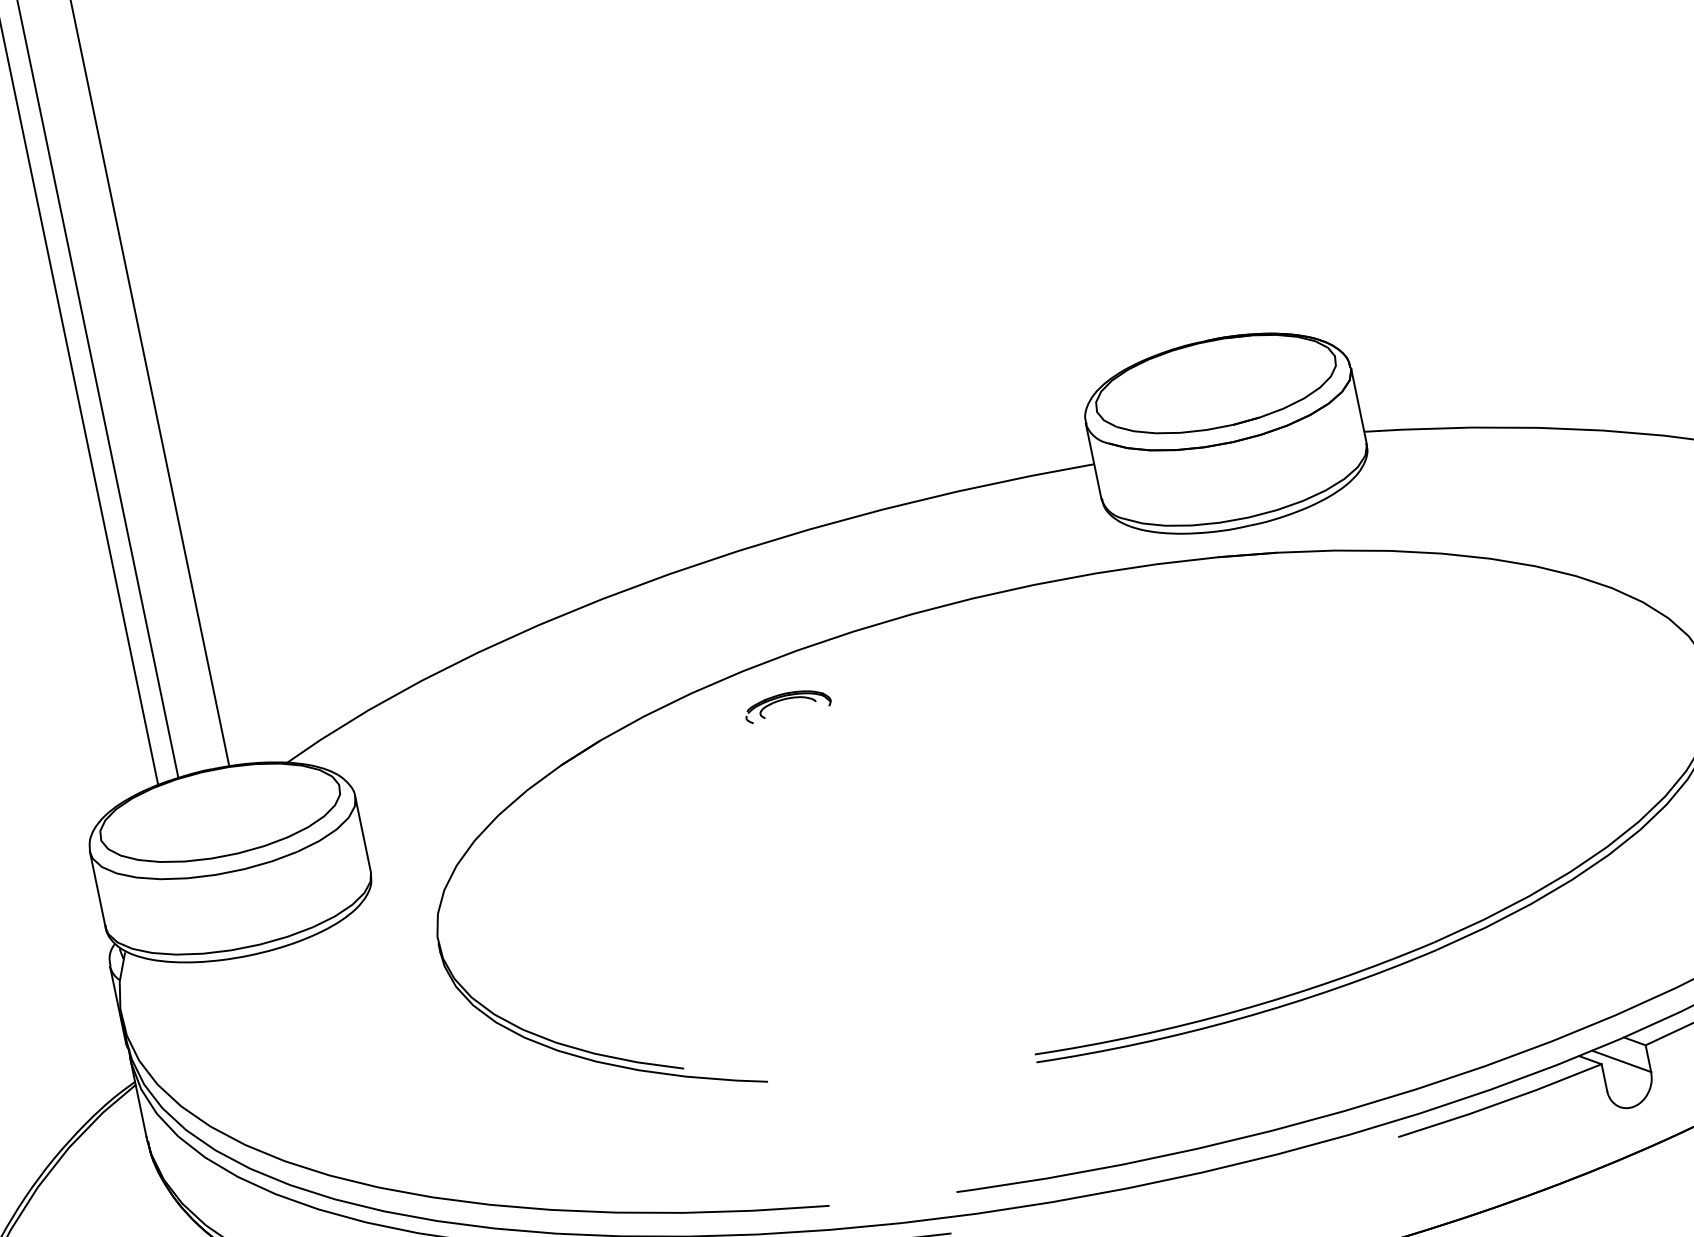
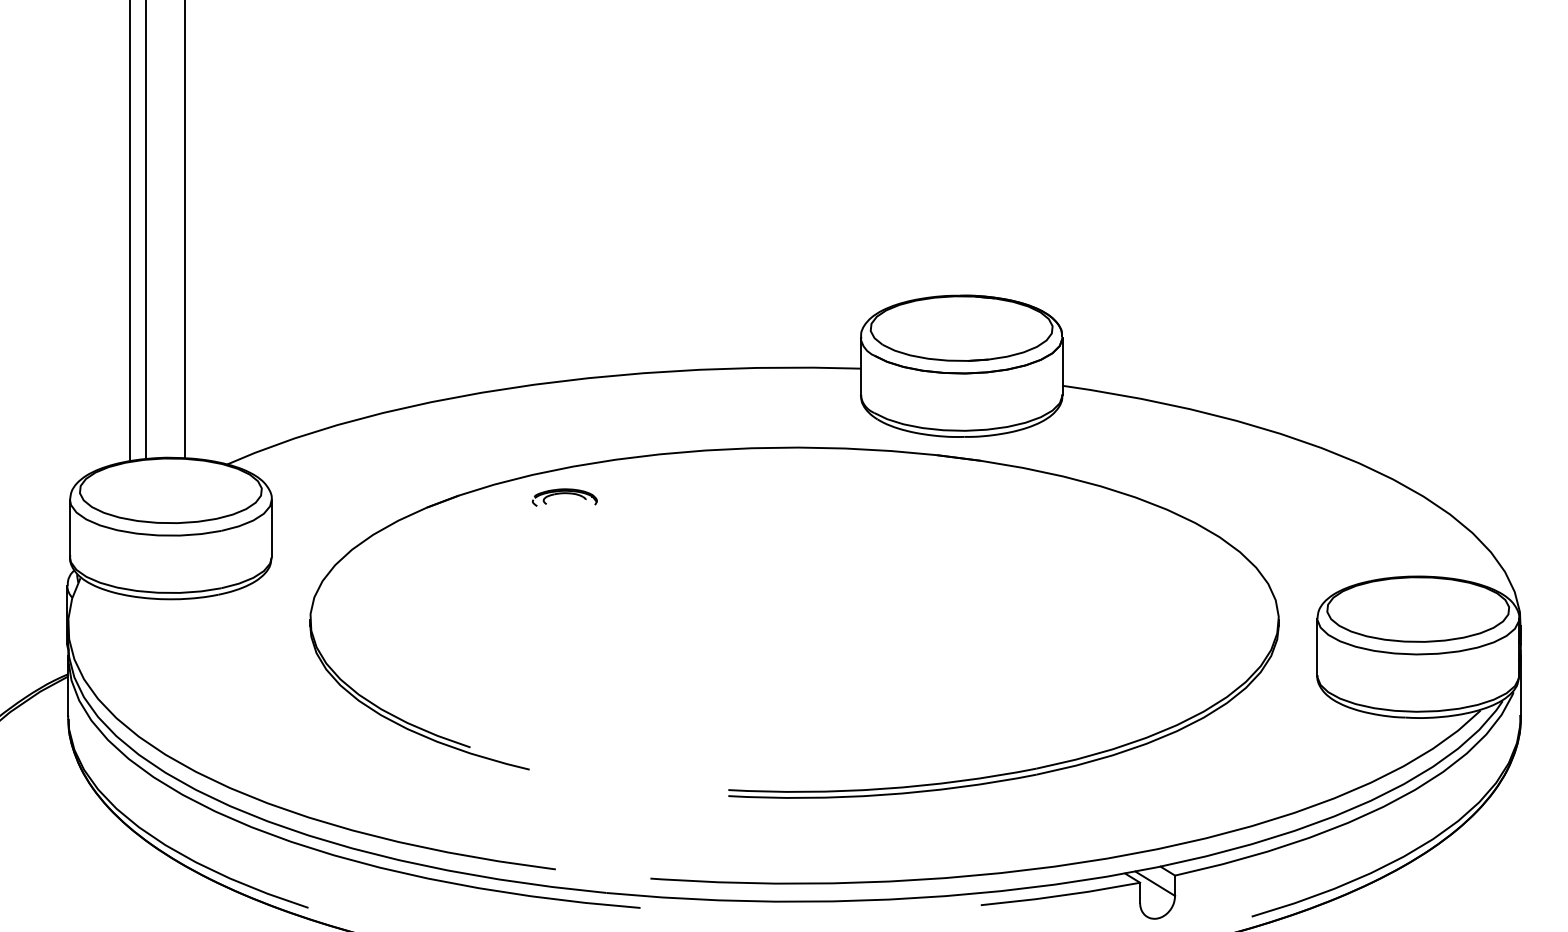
part: (787, 704) -> (564, 497), moved

